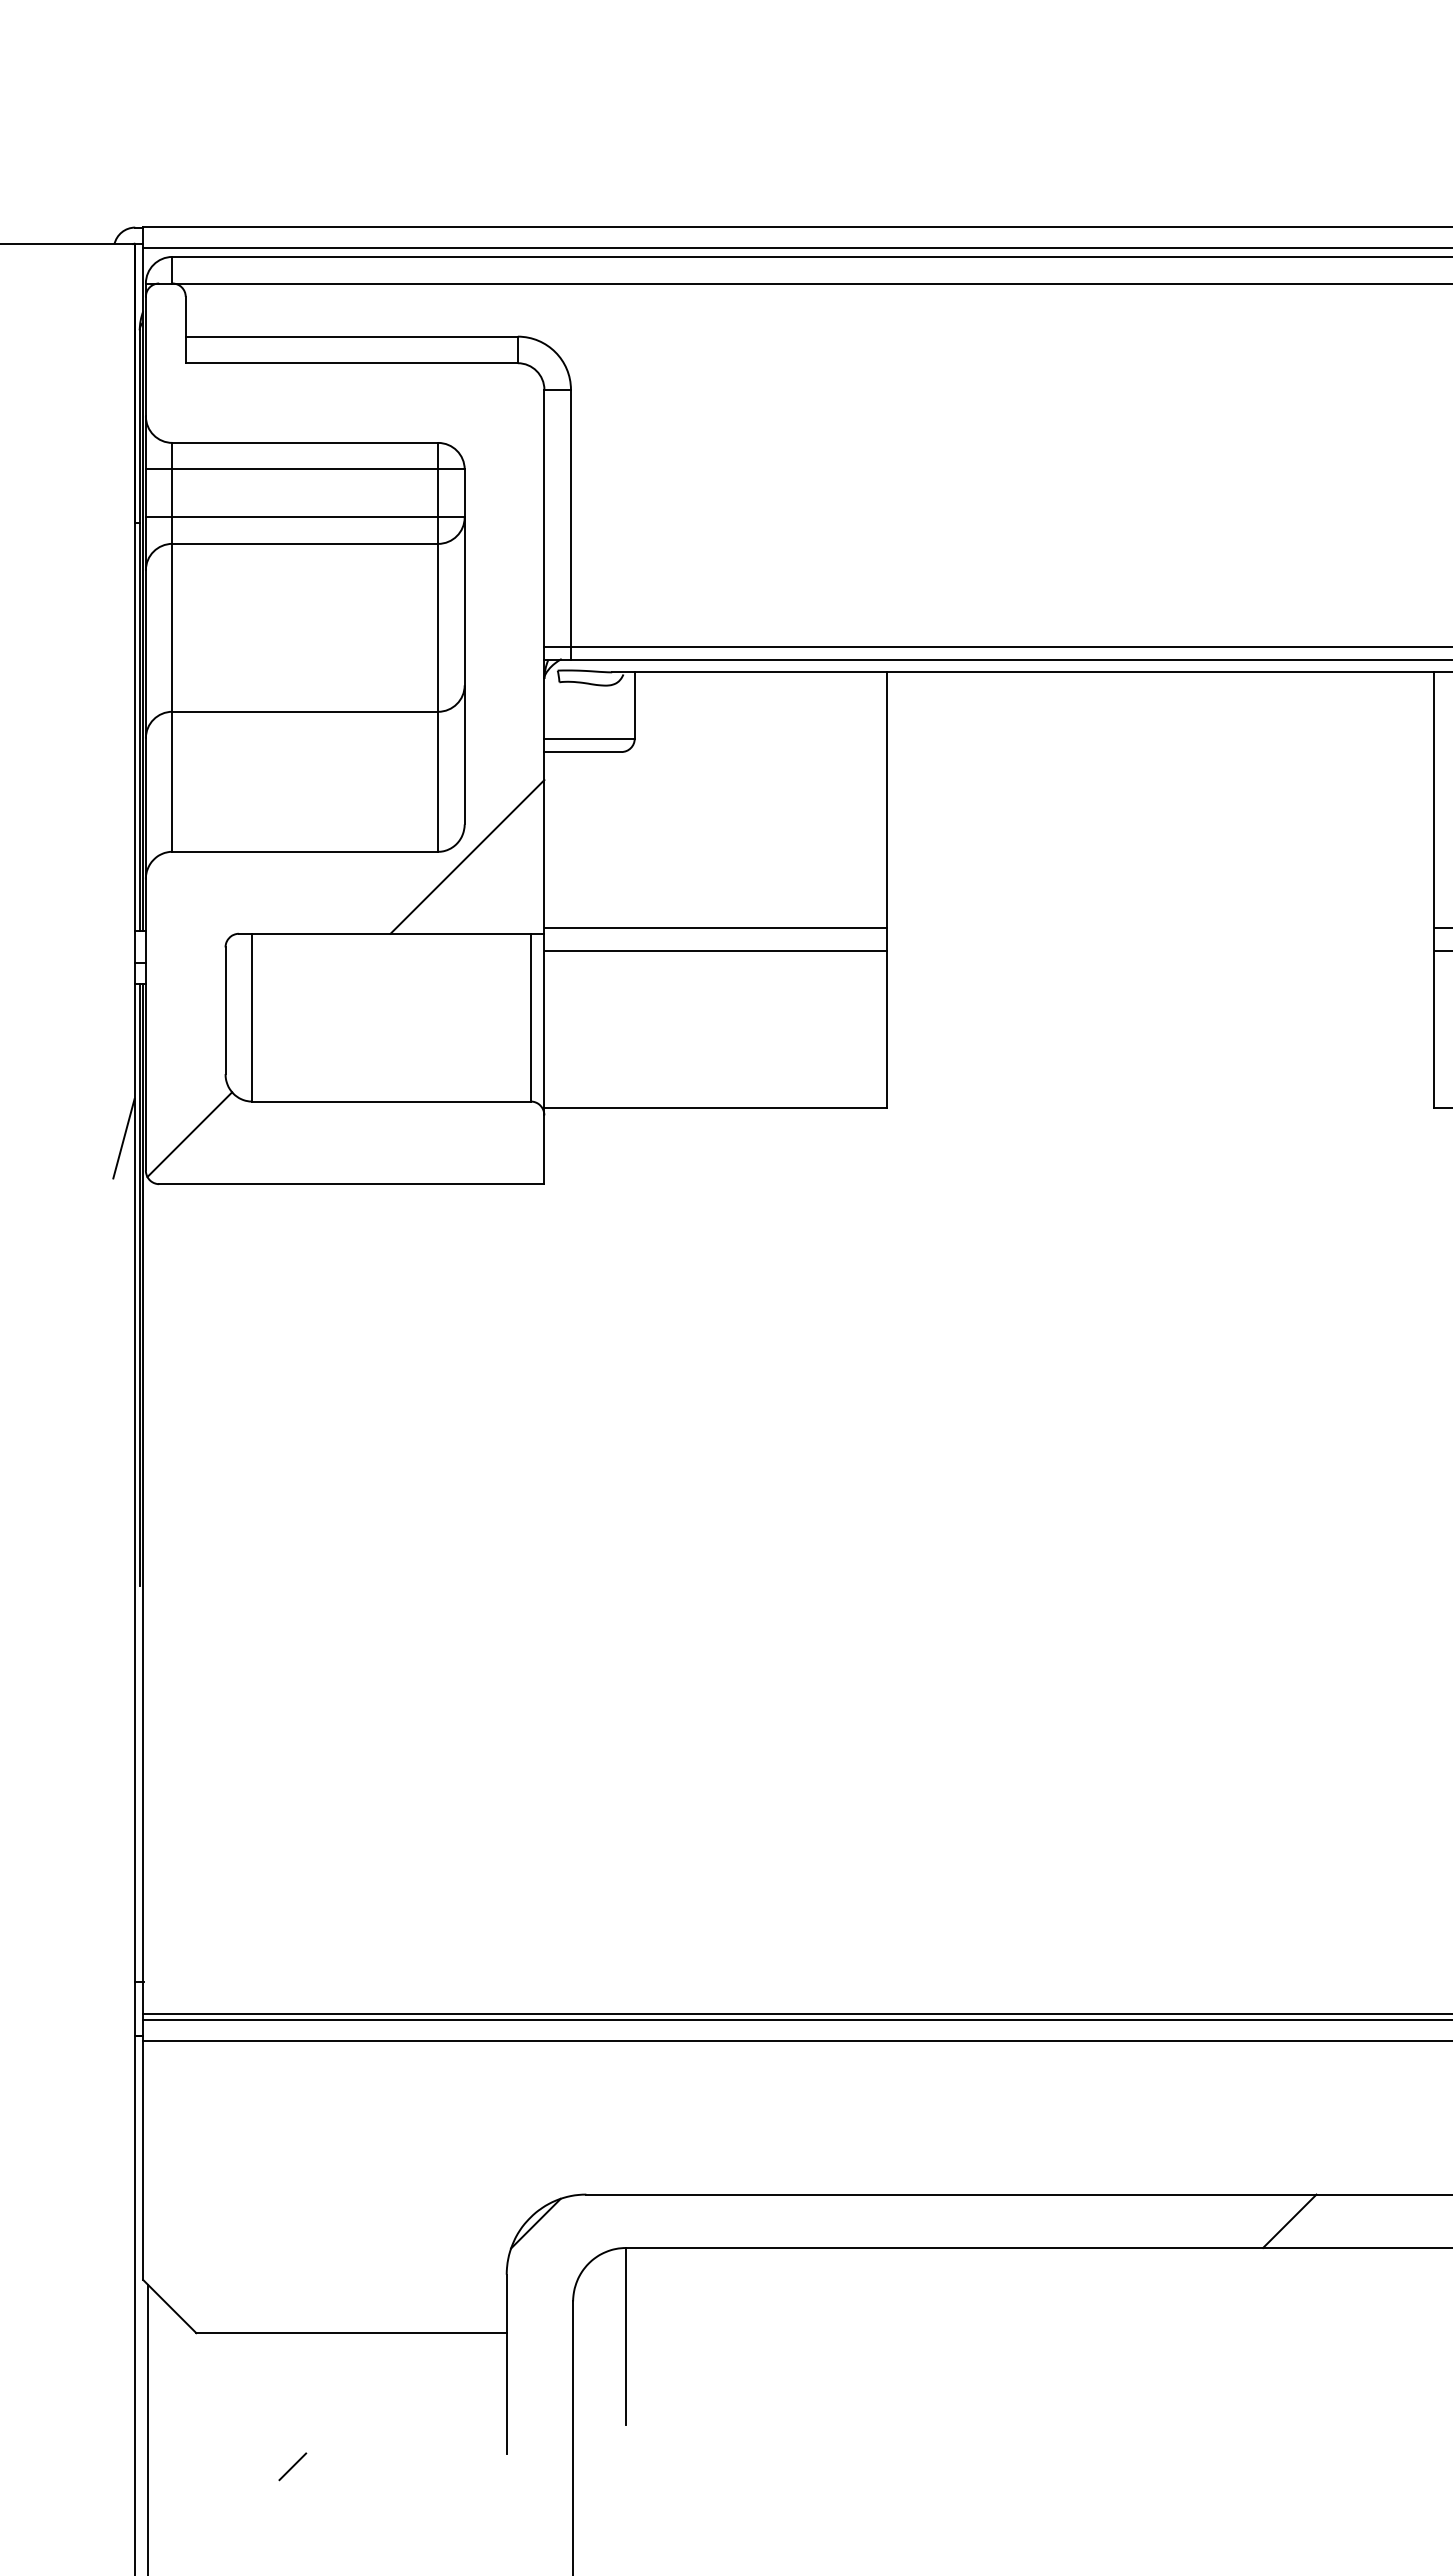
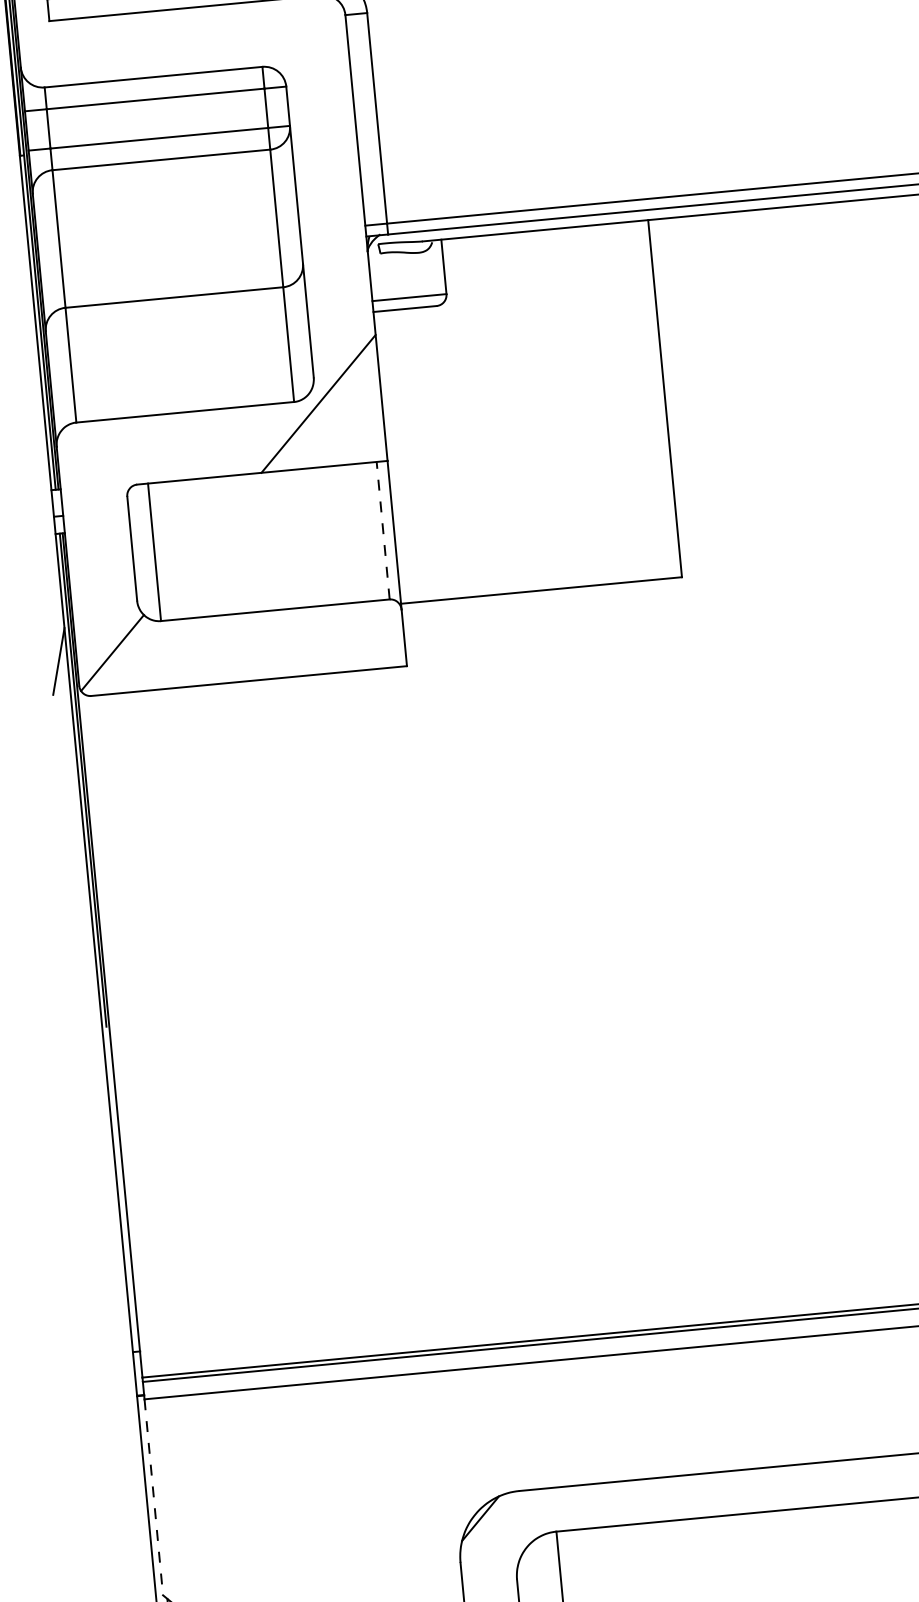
line: (715, 927) -> (527, 442), removed
line: (715, 950) -> (529, 461), removed
line: (531, 1017) -> (383, 530), solid -> dashed
line: (143, 2160) -> (154, 1497), solid -> dashed

